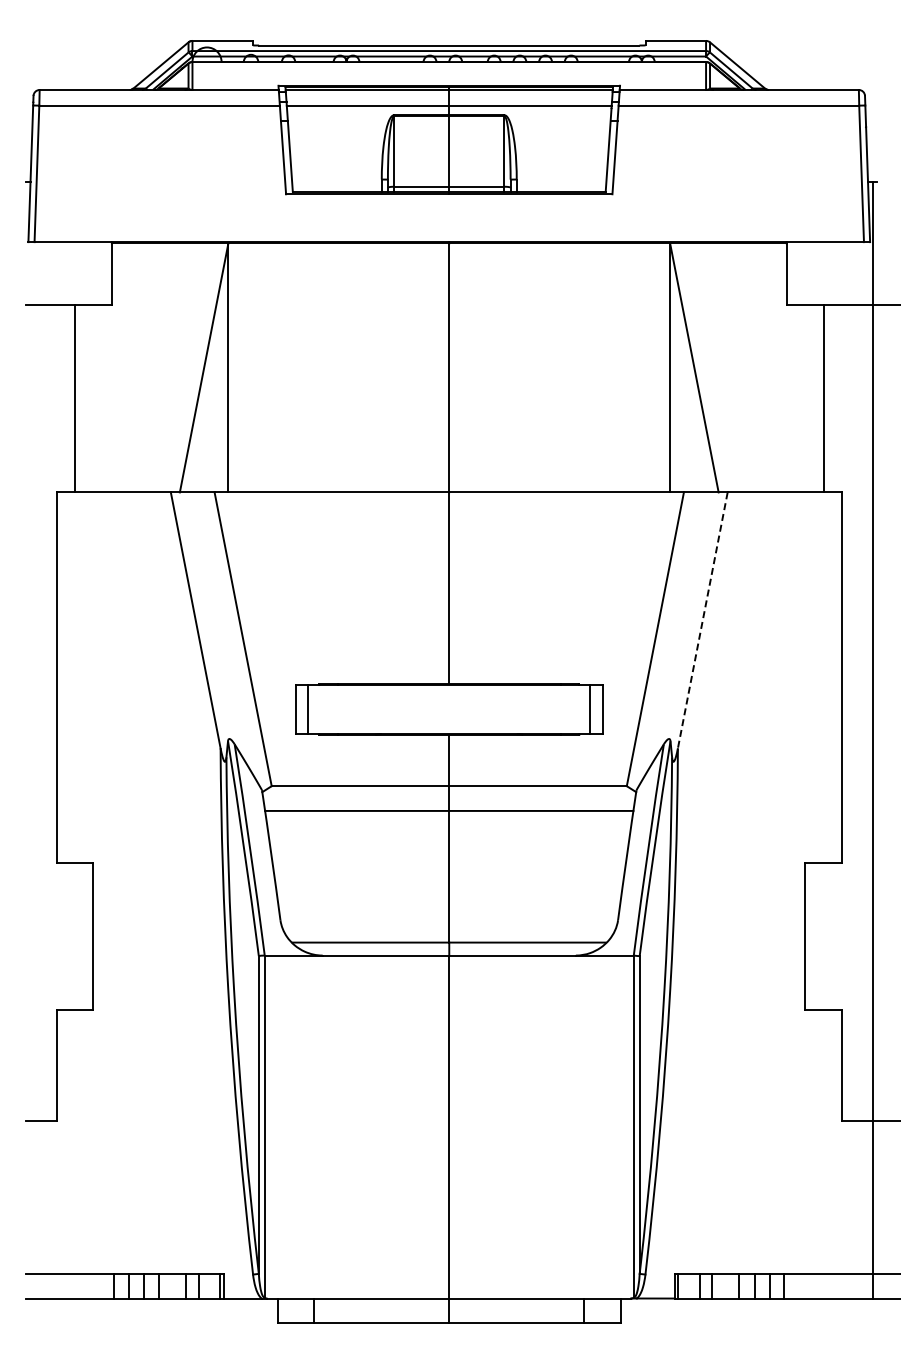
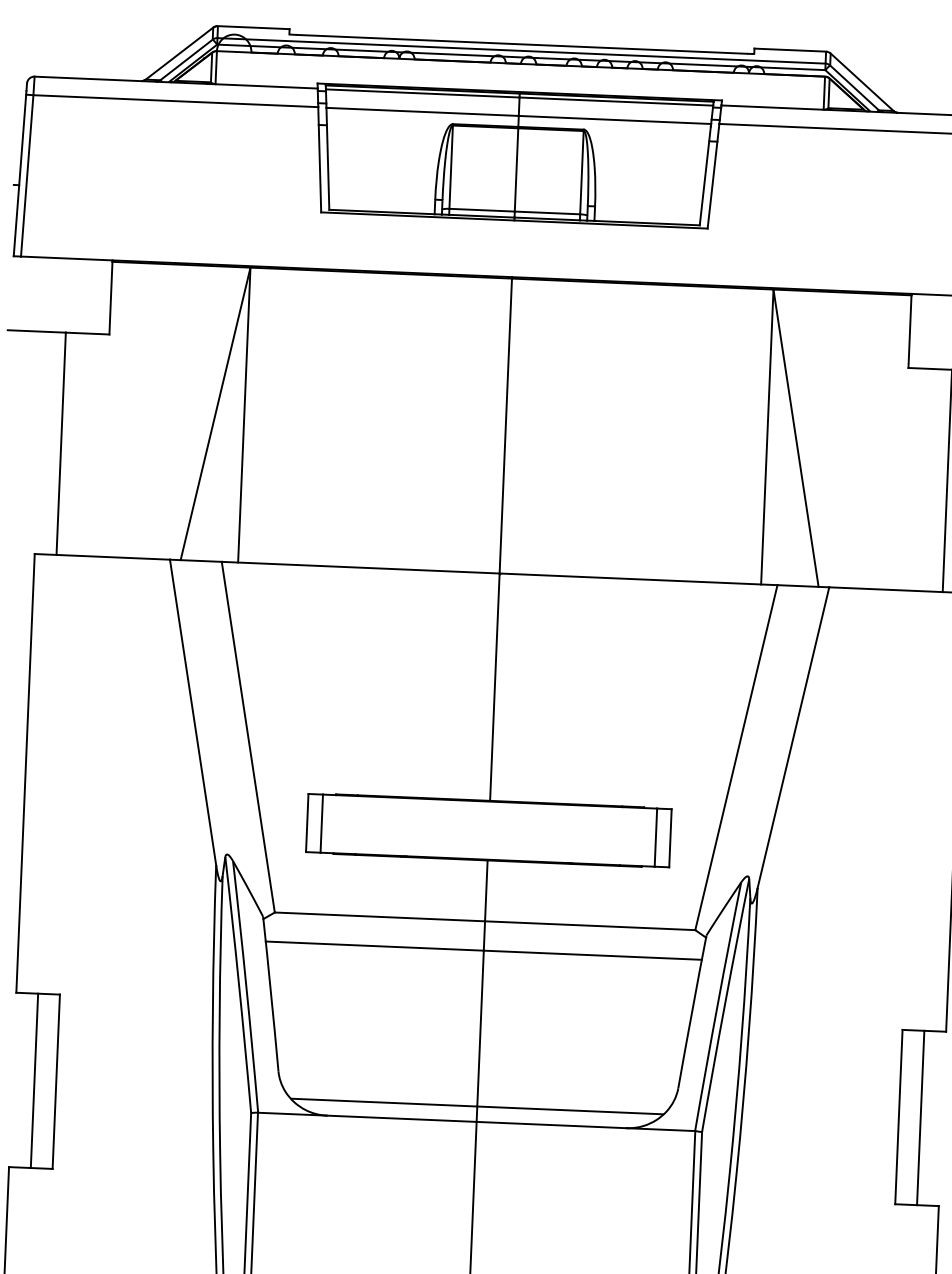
line: (702, 620) -> (793, 737), dashed -> solid
line: (75, 936) -> (35, 1080), added
line: (823, 936) -> (920, 1117), added

